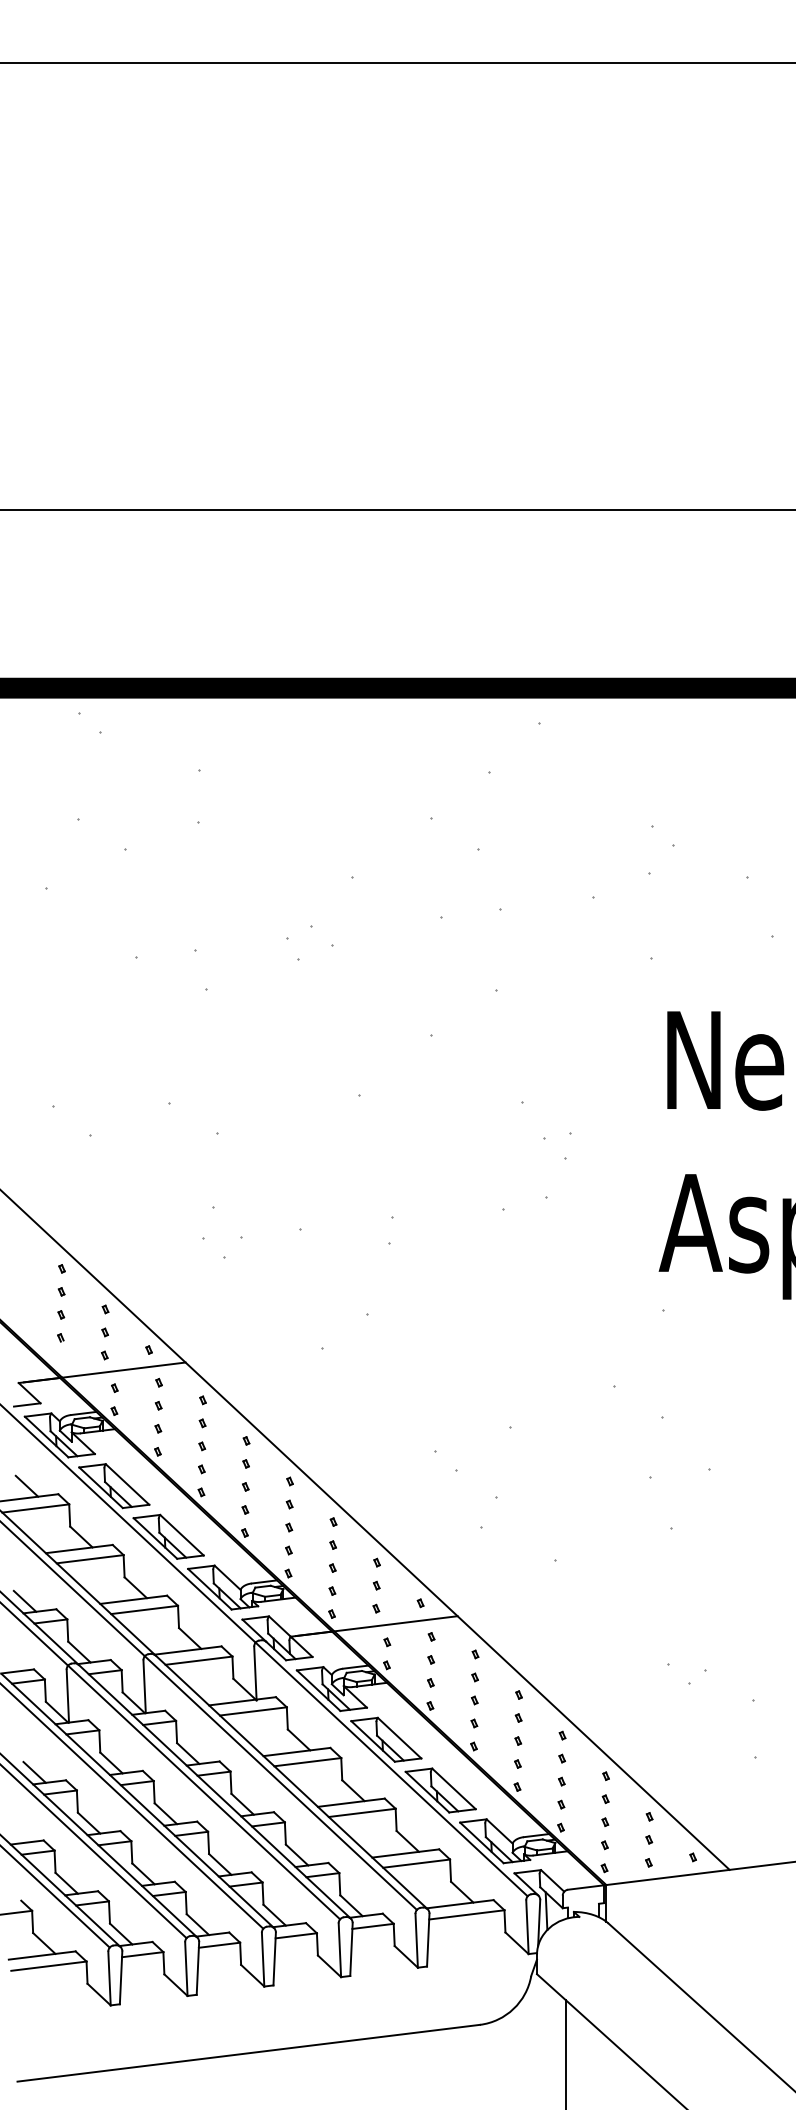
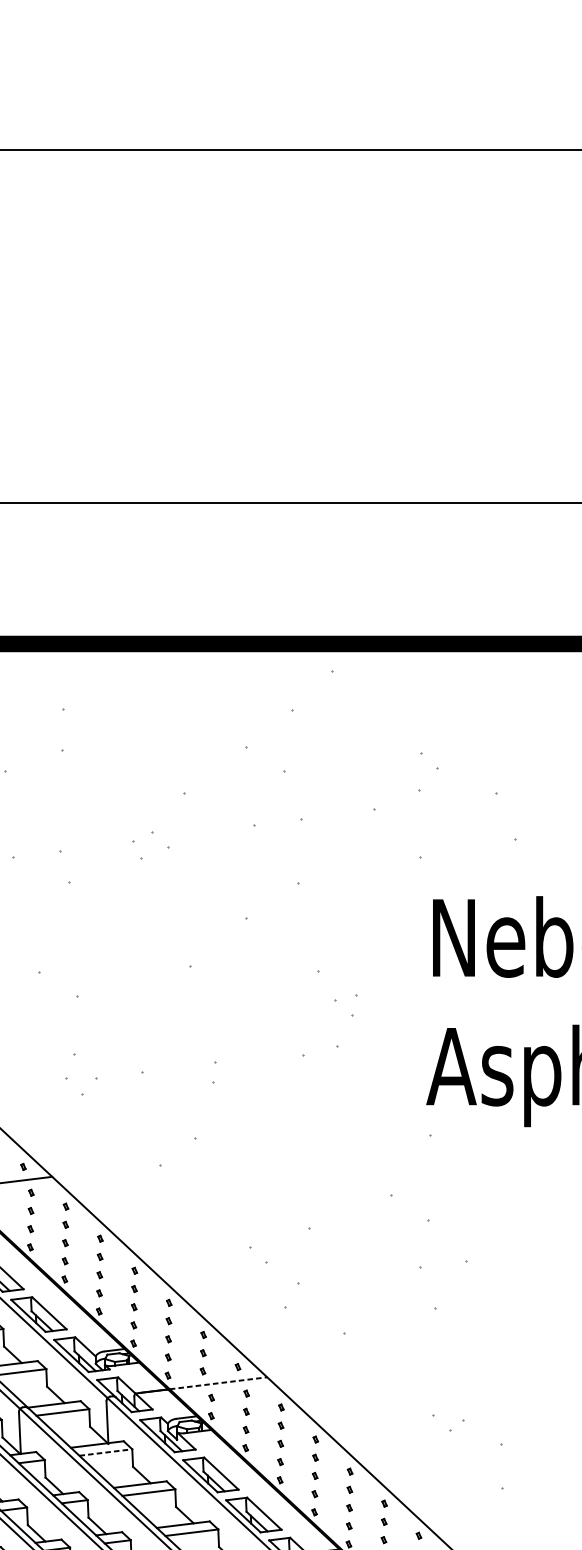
line: (396, 1623) -> (218, 1383), solid -> dashed
line: (253, 1711) -> (105, 1452), solid -> dashed

